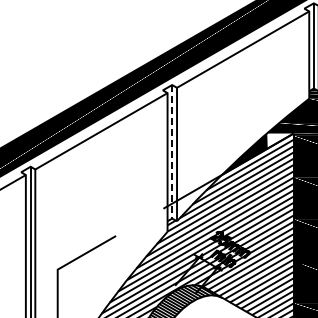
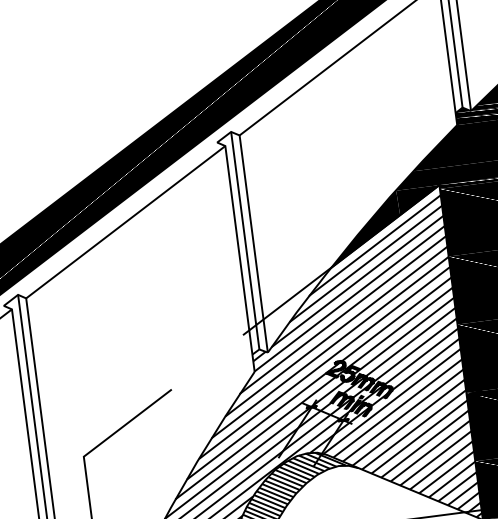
fill: (280, 140) -> (419, 199), added
line: (172, 151) -> (245, 240), dashed -> solid

